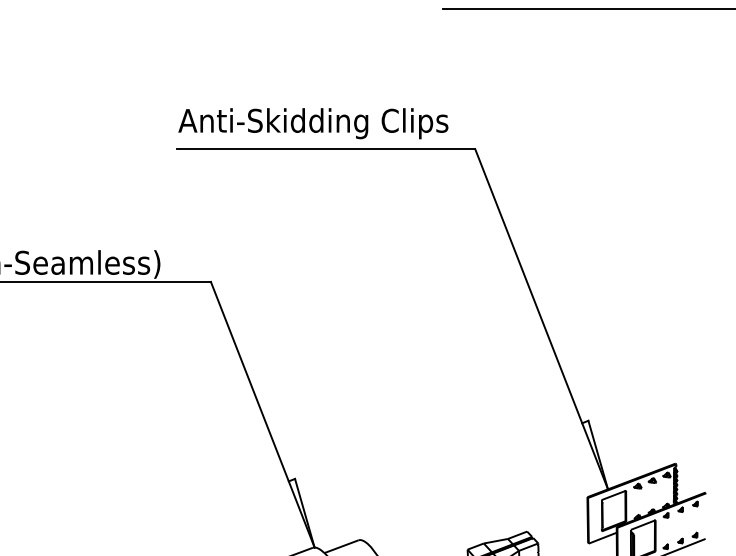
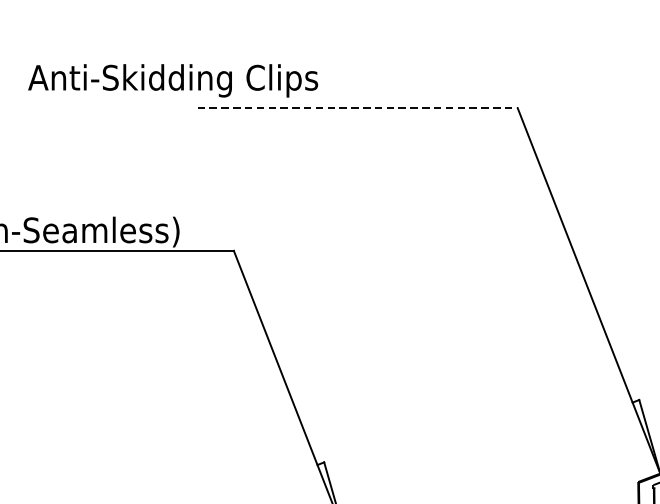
text: (313, 123) -> (173, 80), moved
line: (326, 149) -> (357, 108), solid -> dashed

